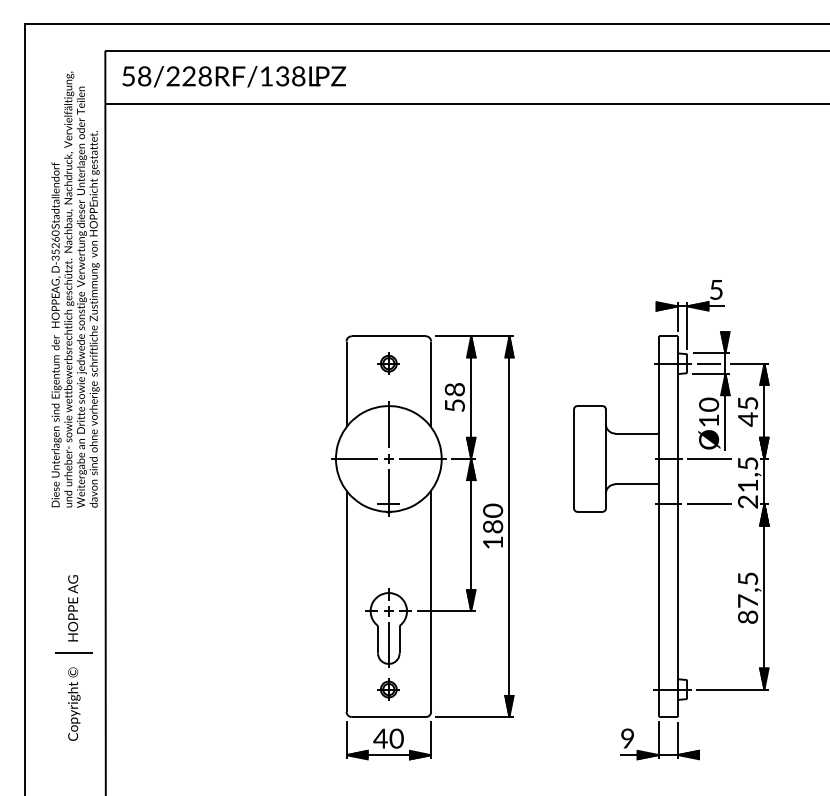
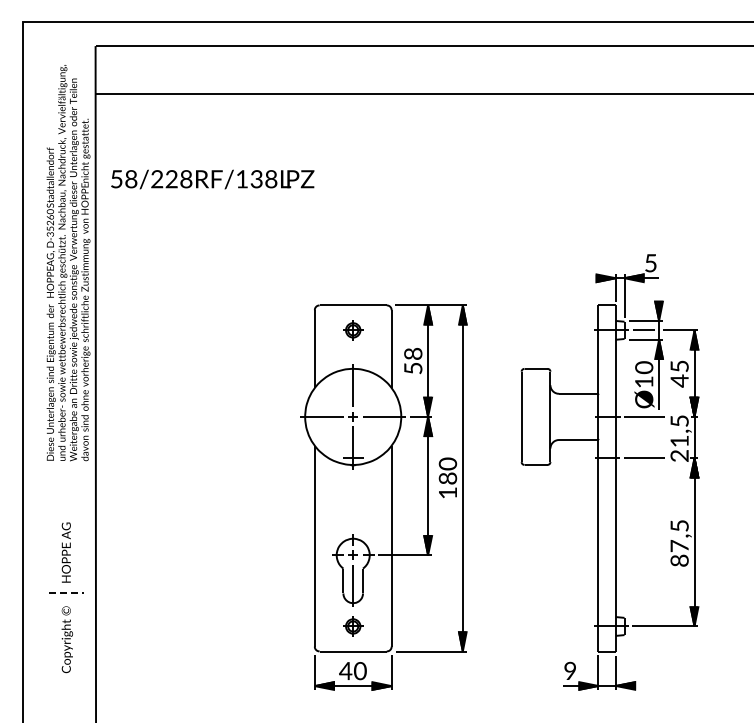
text: (233, 76) -> (212, 179), moved
line: (74, 652) -> (67, 592), solid -> dashed

